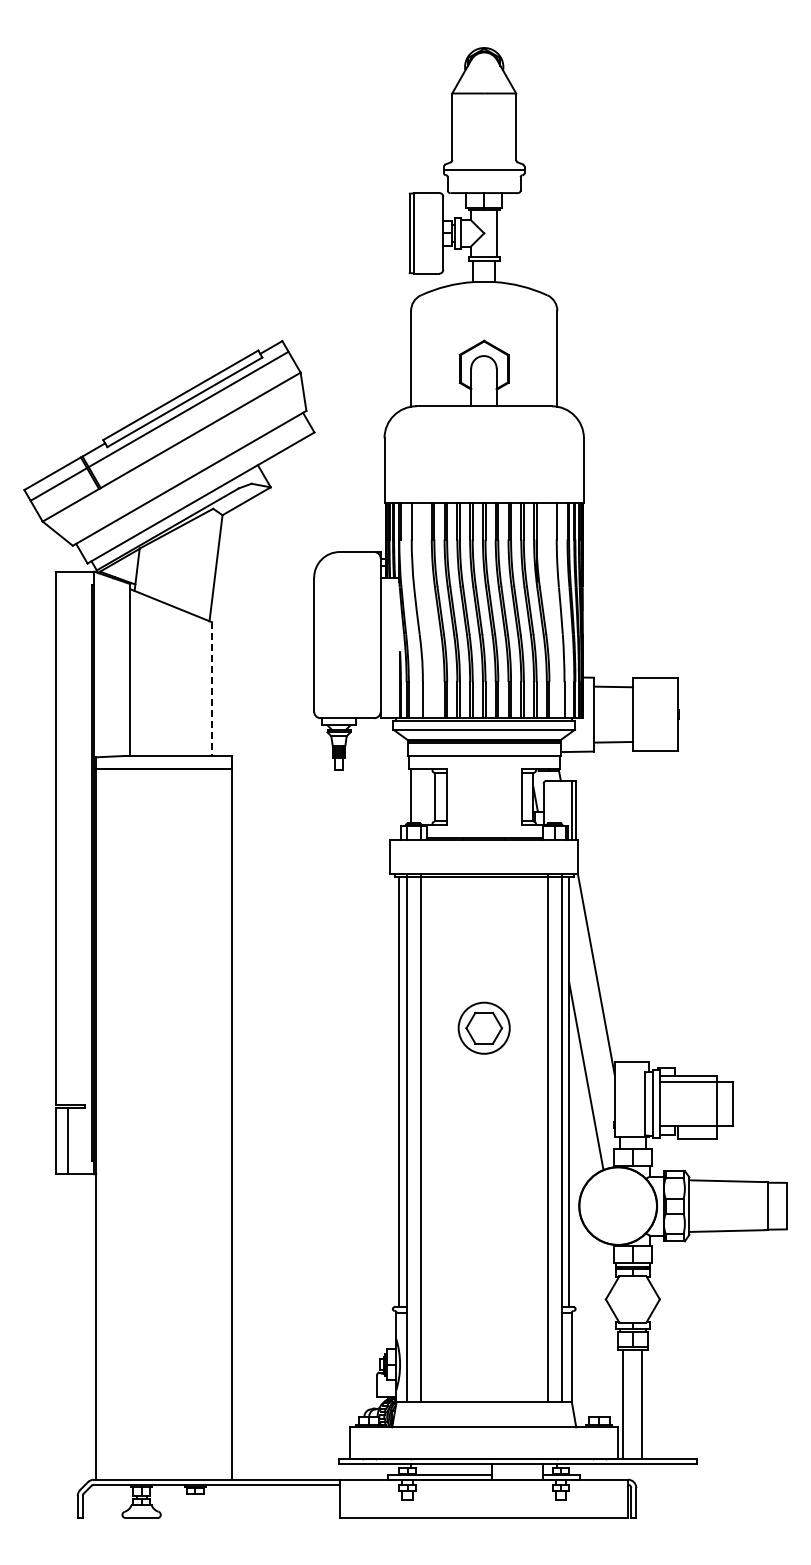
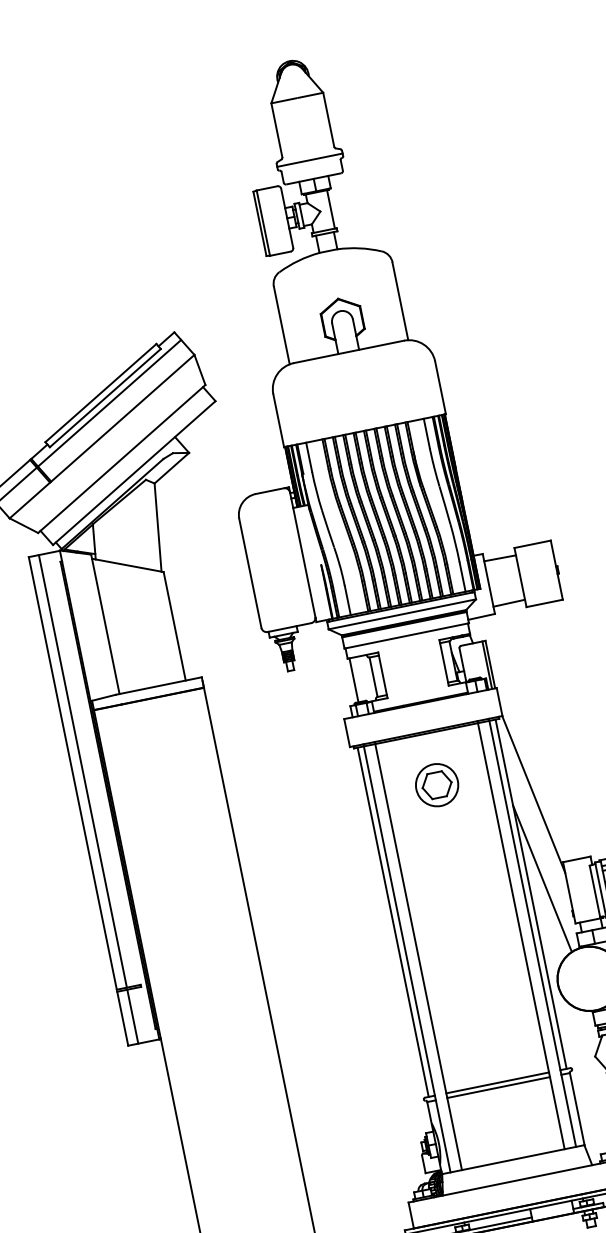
line: (211, 689) -> (174, 626), dashed -> solid
line: (68, 838) -> (82, 771), added
part: (483, 1027) -> (436, 784), moved
line: (483, 1307) -> (497, 1083), added
line: (483, 1312) -> (497, 1087), added

